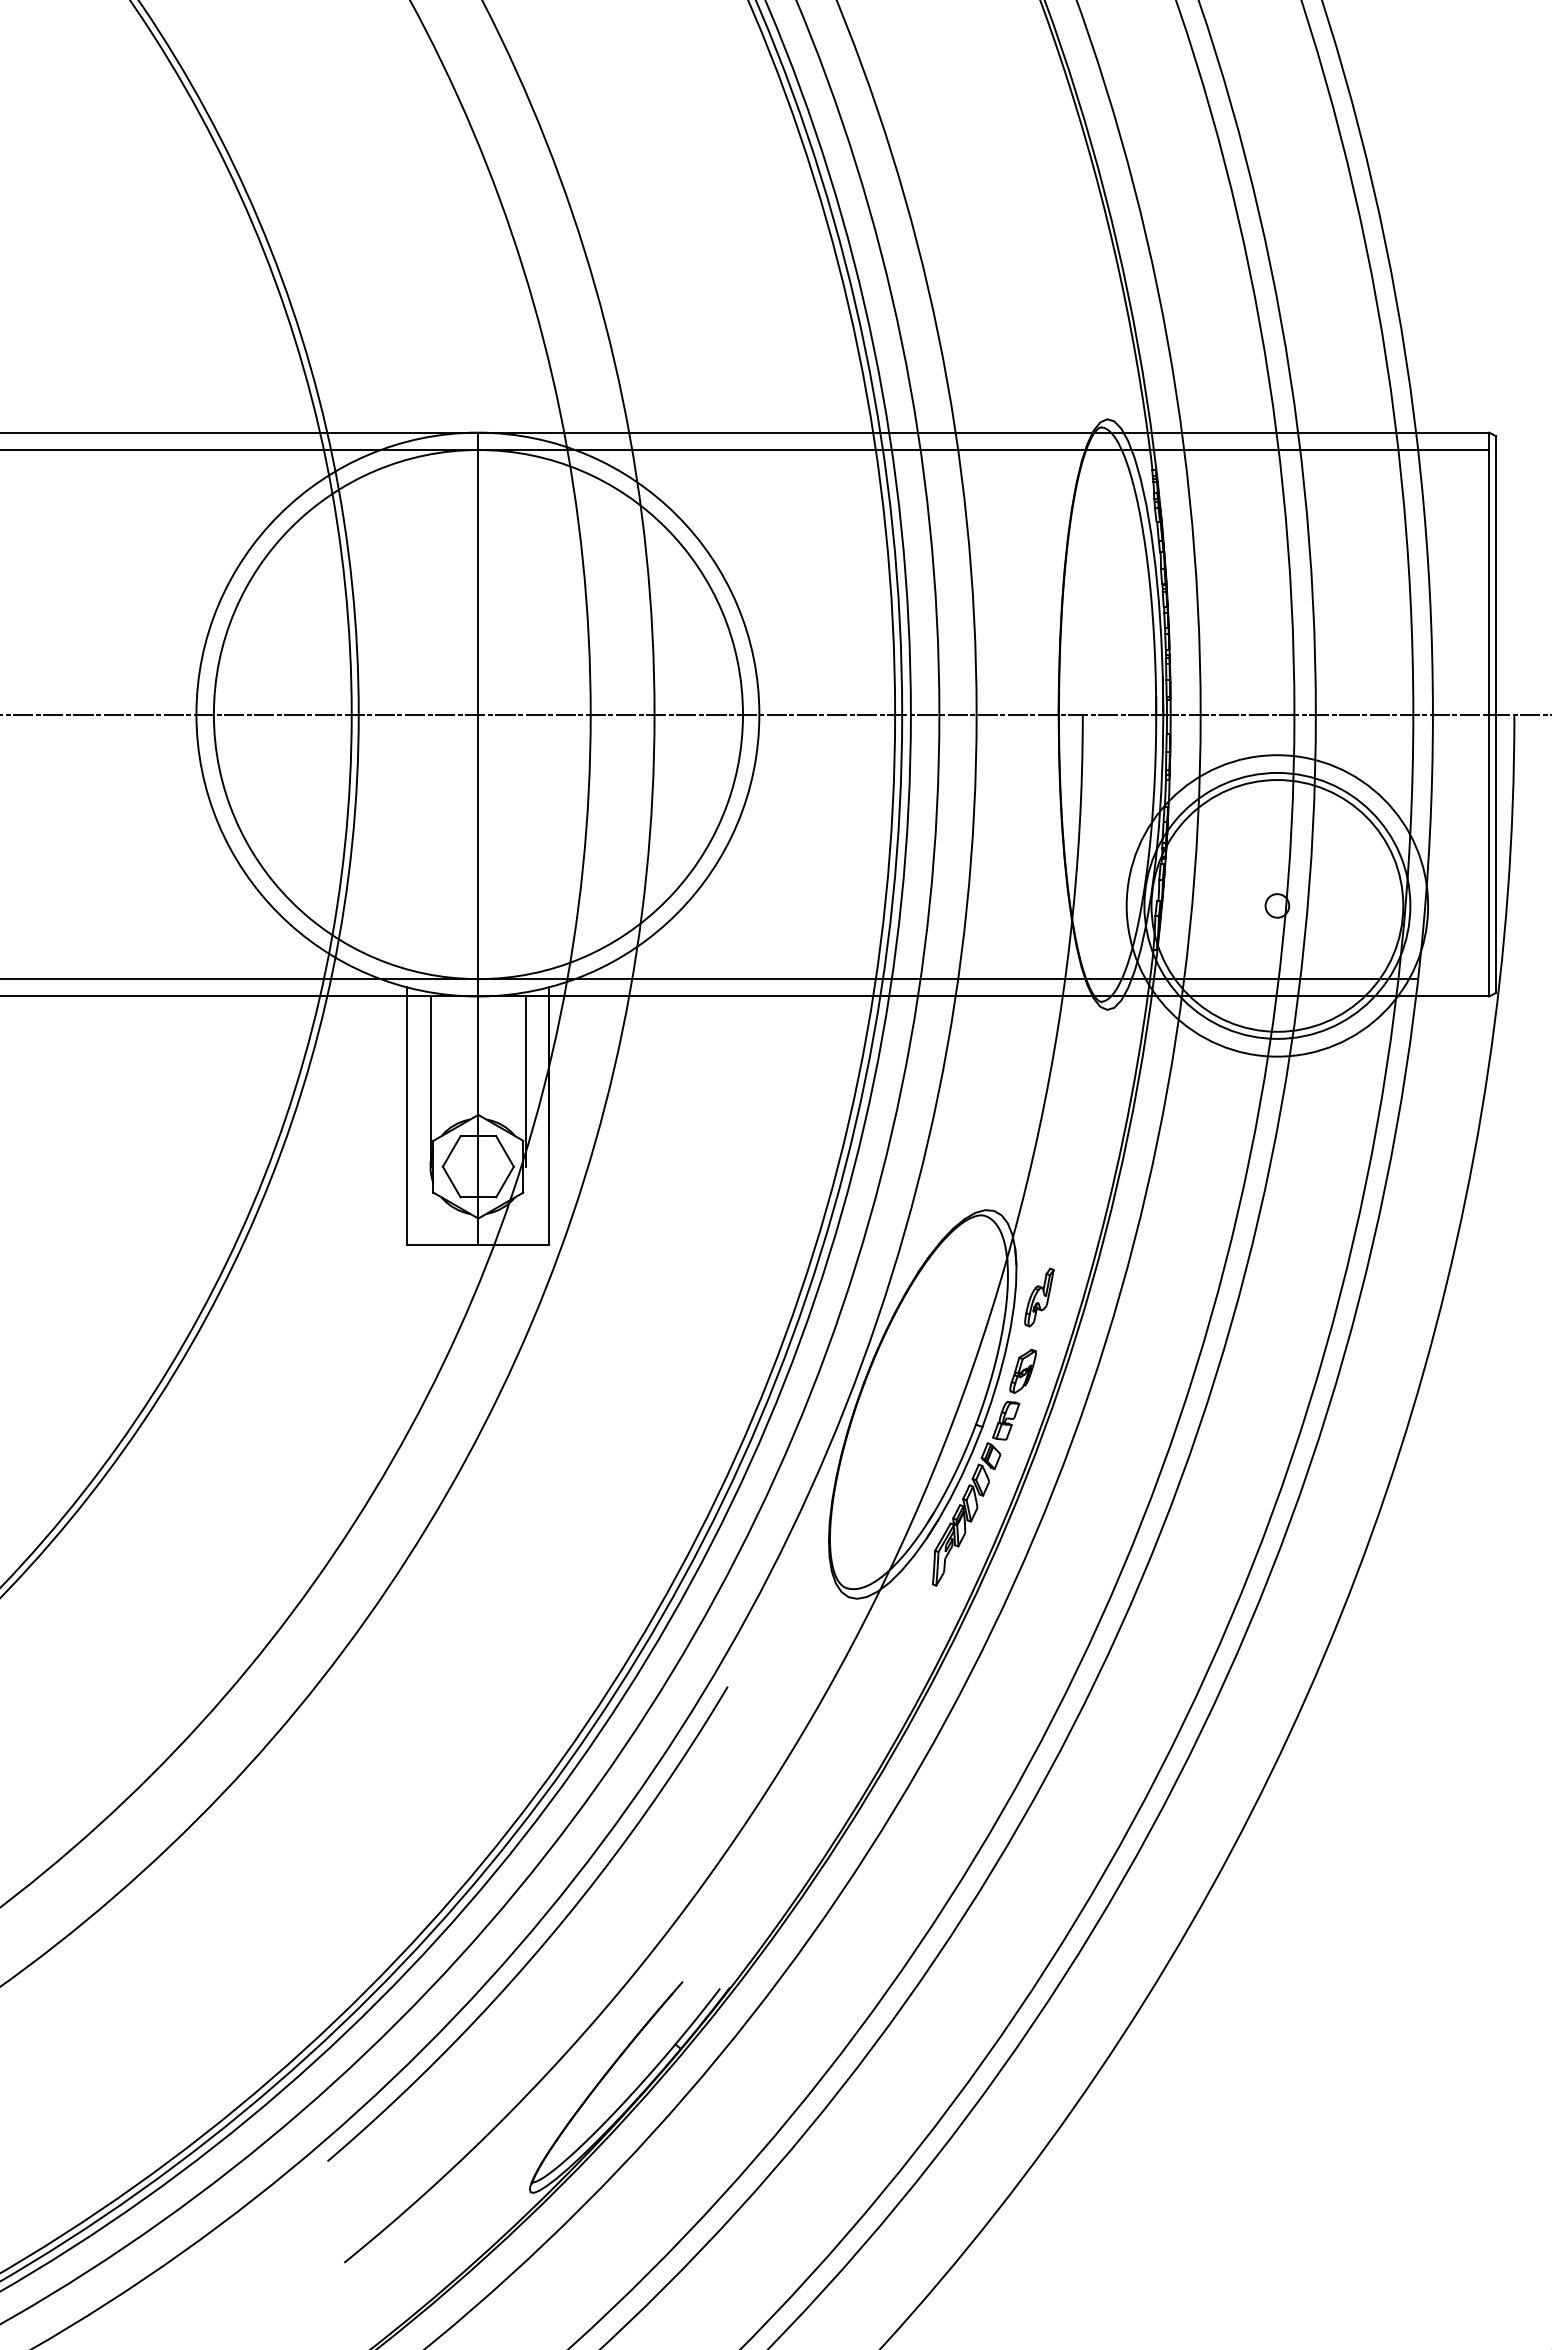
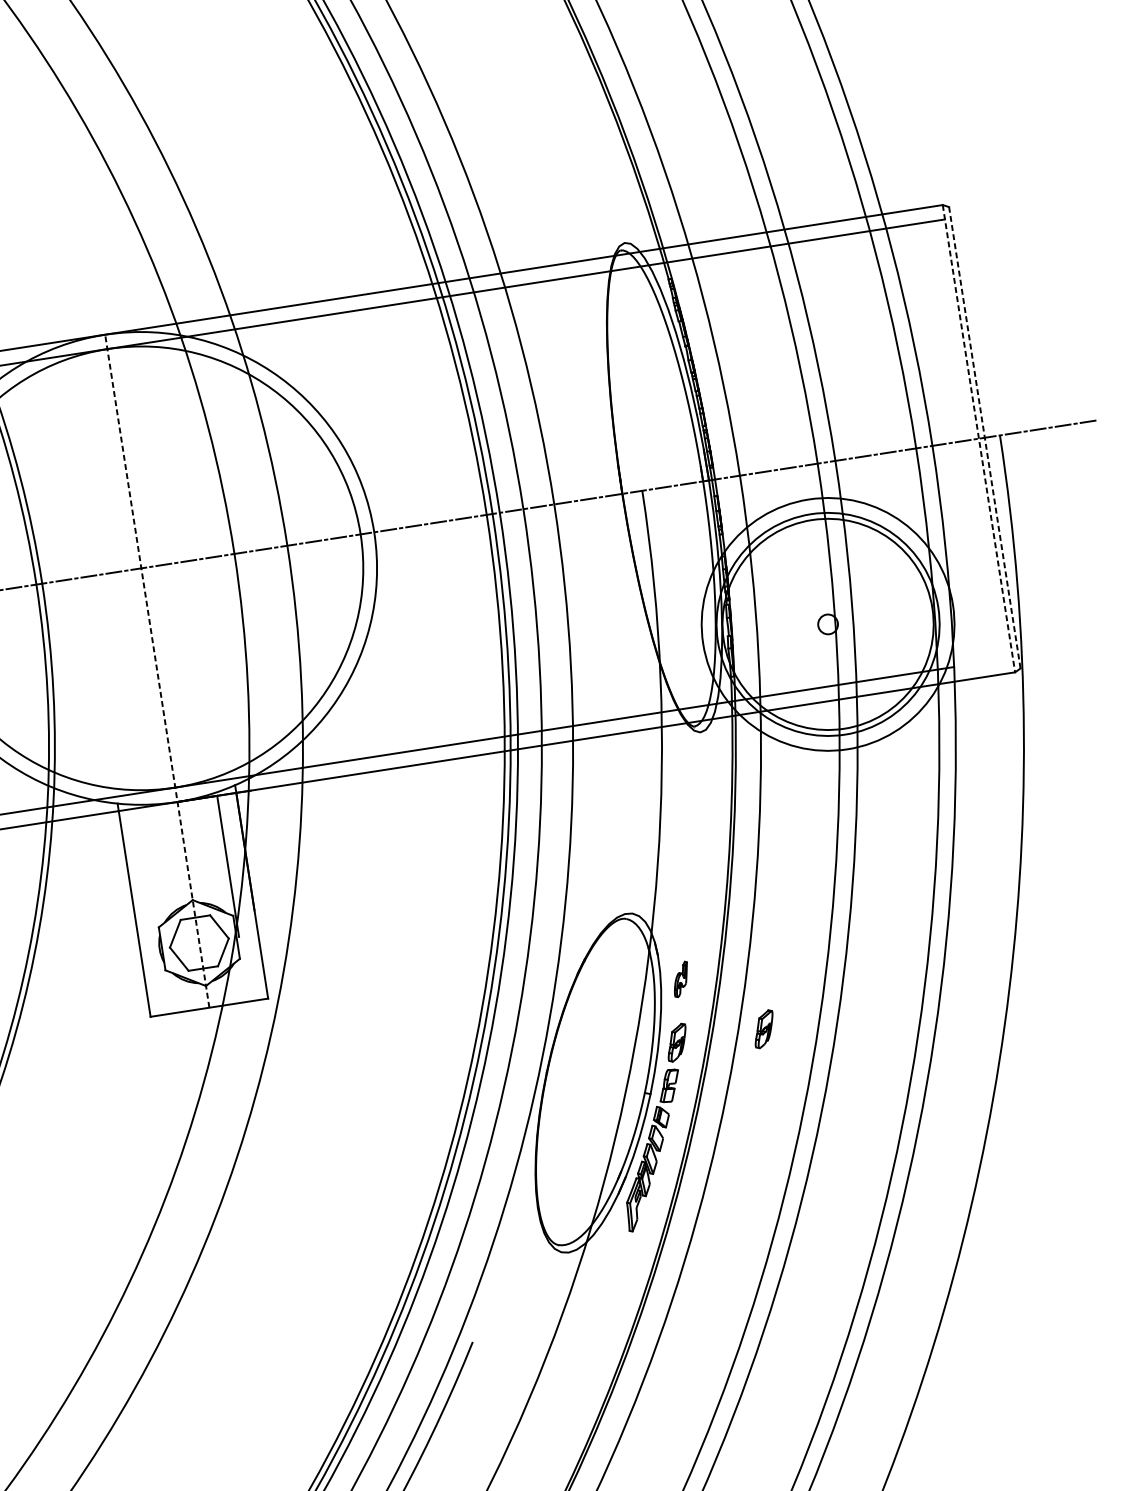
line: (1489, 714) -> (979, 438), solid -> dashed
line: (1496, 714) -> (985, 437), solid -> dashed
line: (478, 838) -> (157, 671), solid -> dashed
line: (430, 1081) -> (148, 878), removed
part: (1039, 1297) -> (681, 979), size x0.7
part: (1127, 1370) -> (763, 1028), added

